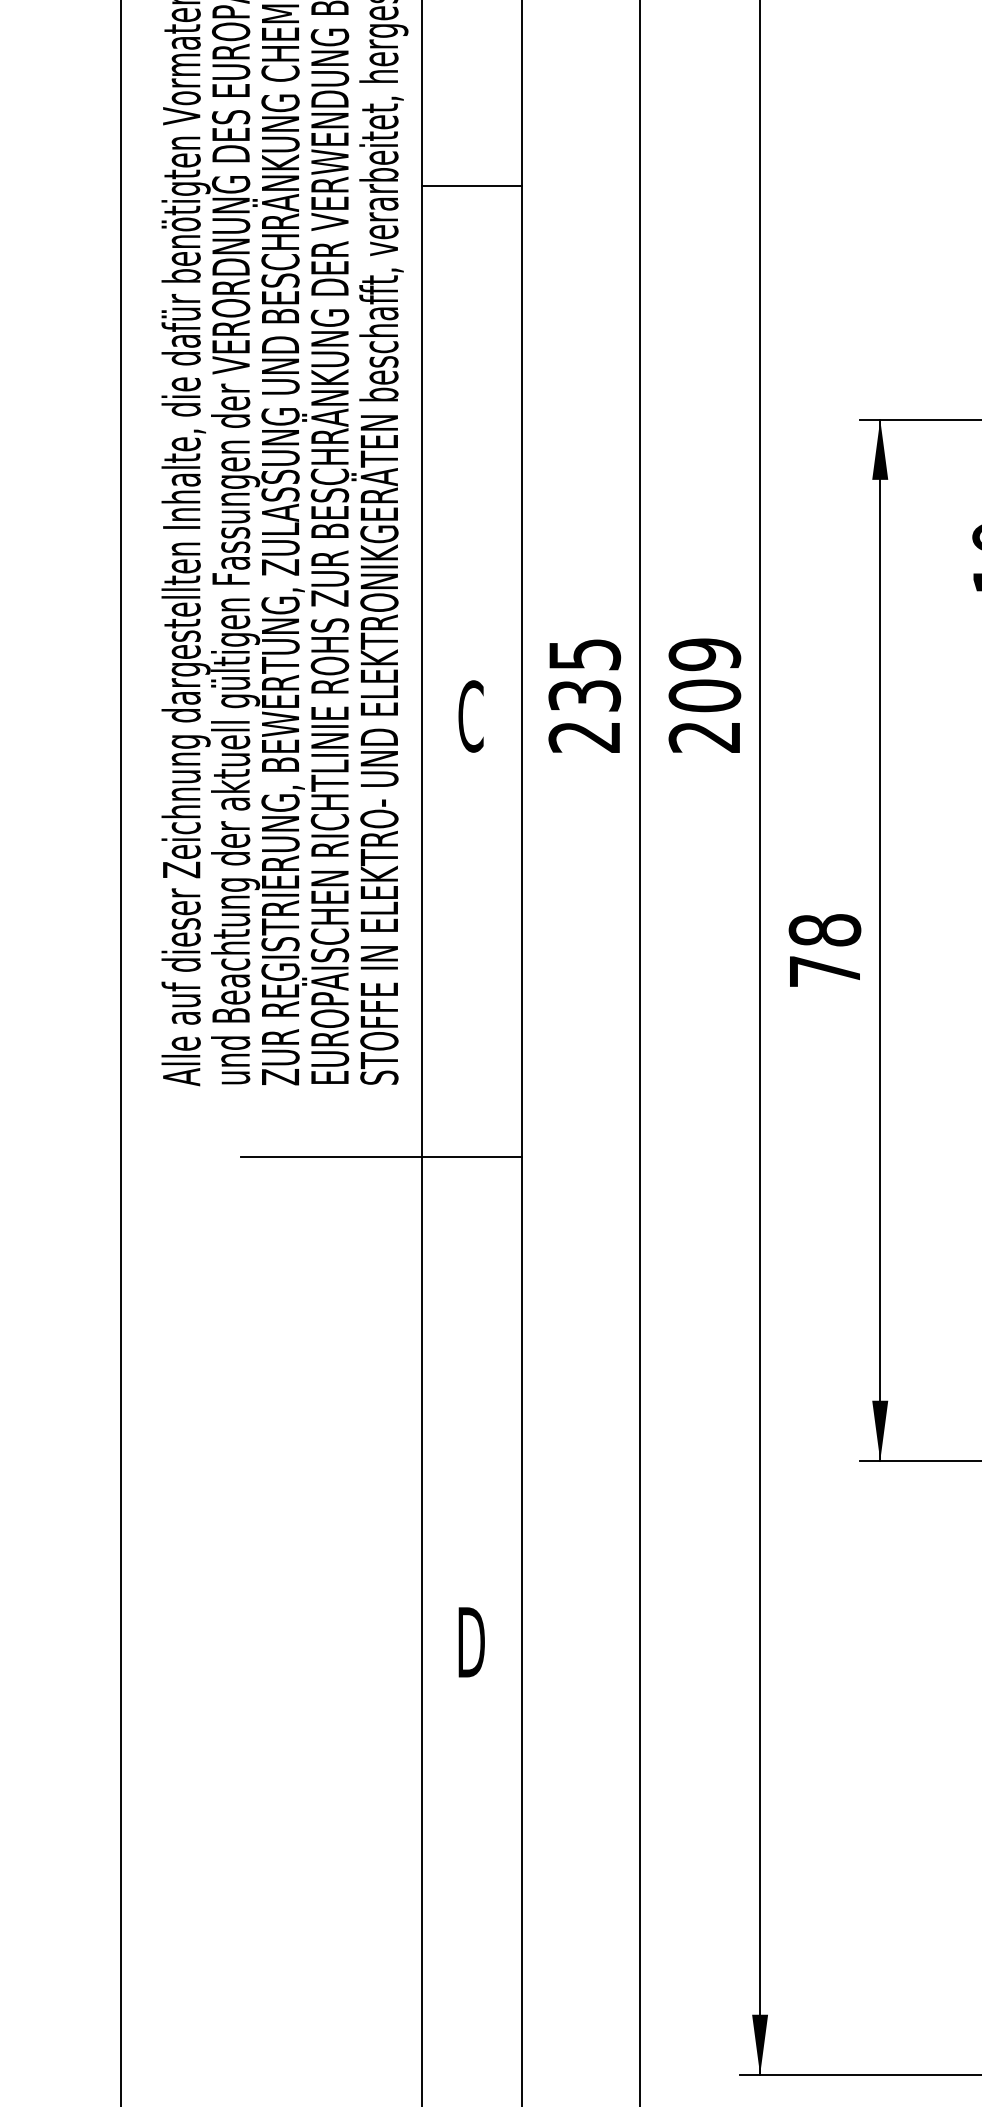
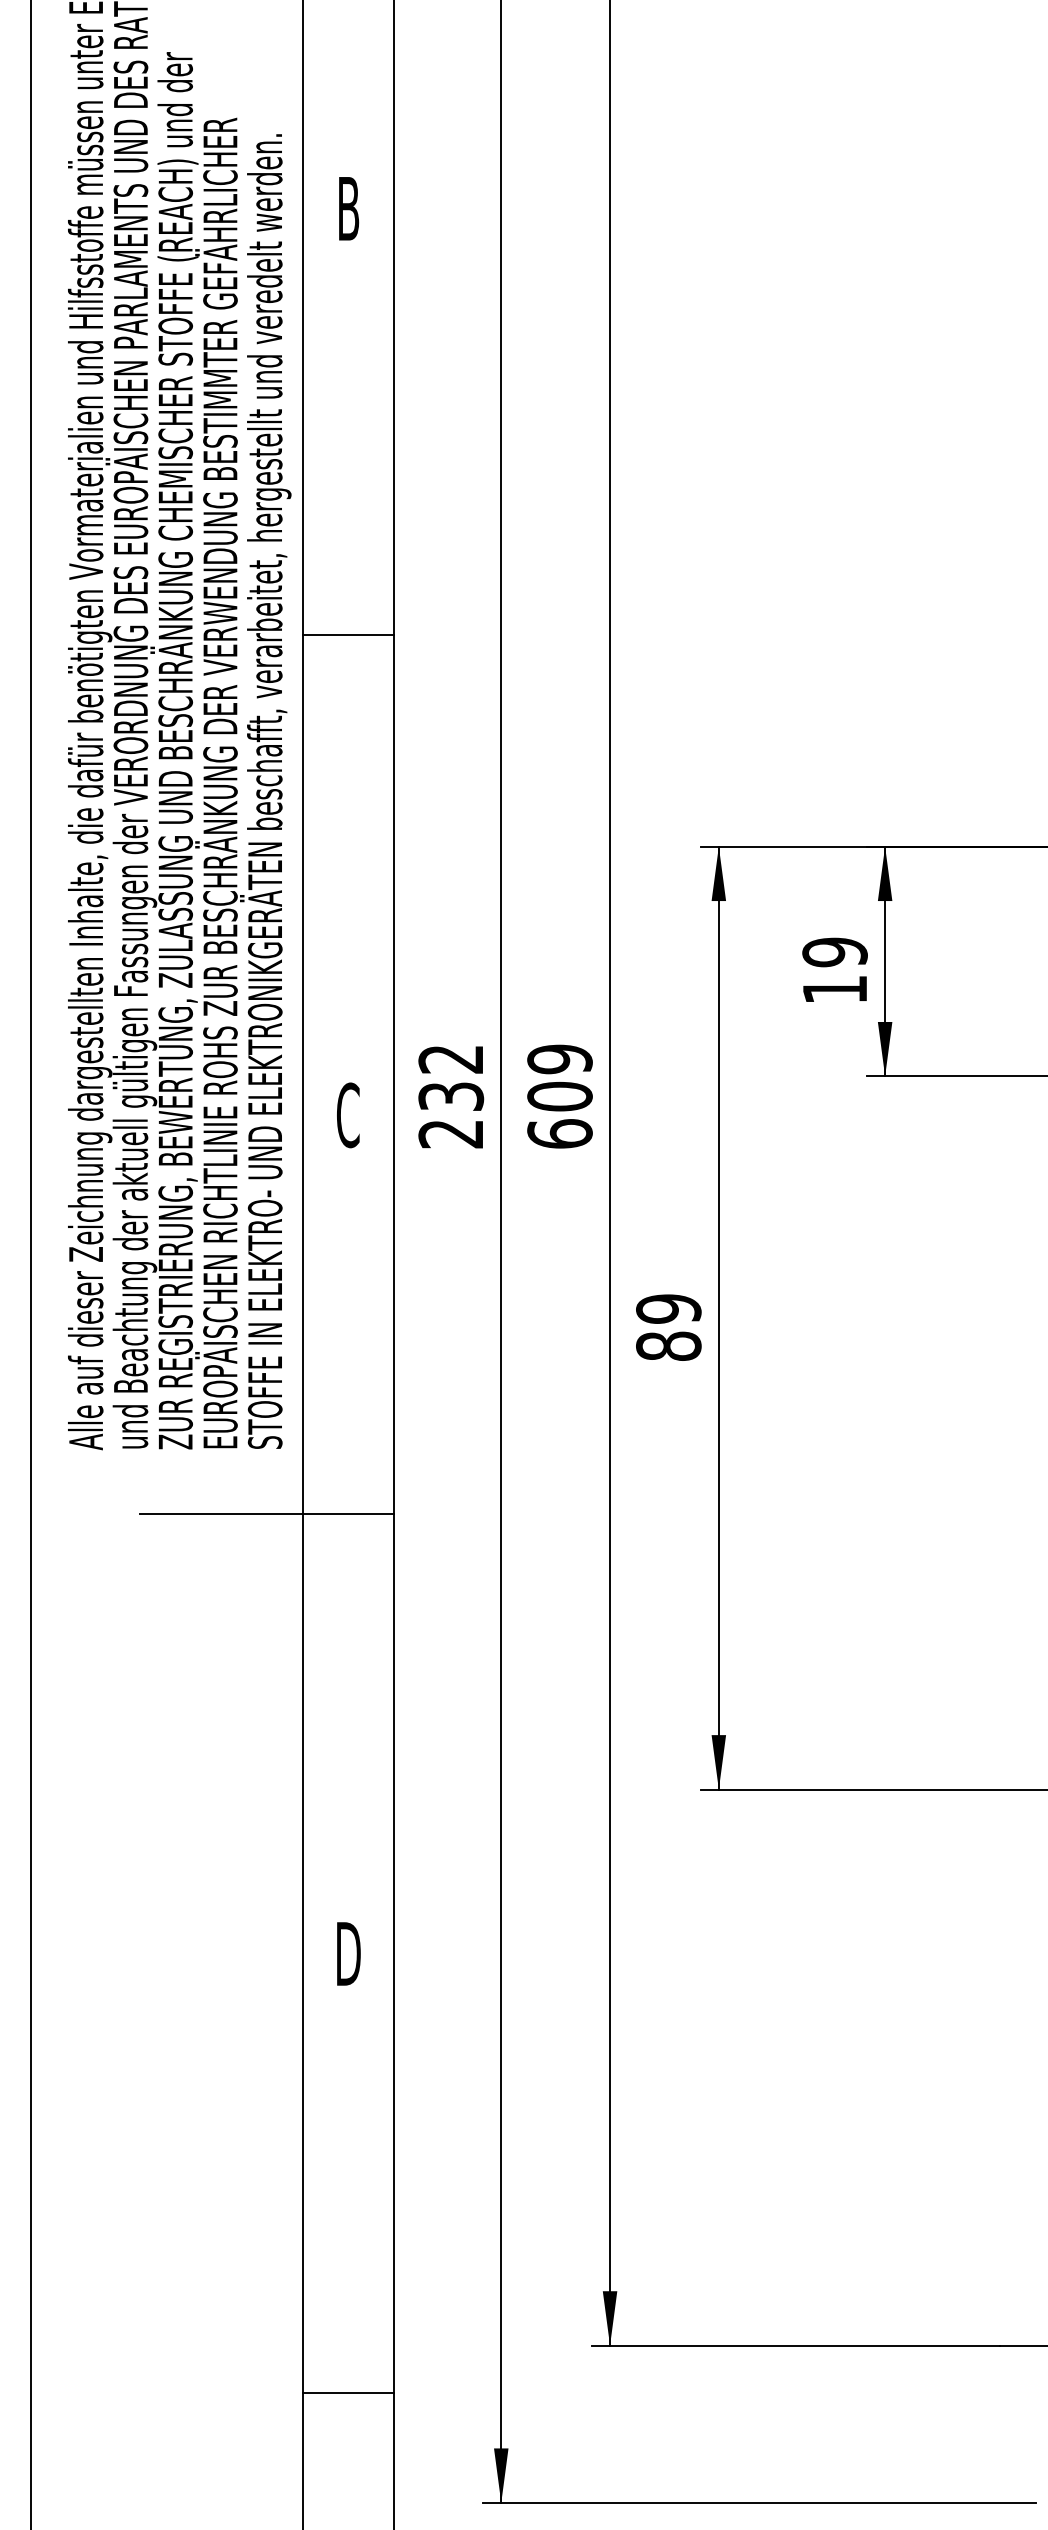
text: (585, 654) -> (451, 1059), 235 -> 232
text: (704, 736) -> (559, 1133), 209 -> 609
text: (824, 950) -> (668, 1327), 78 -> 89

